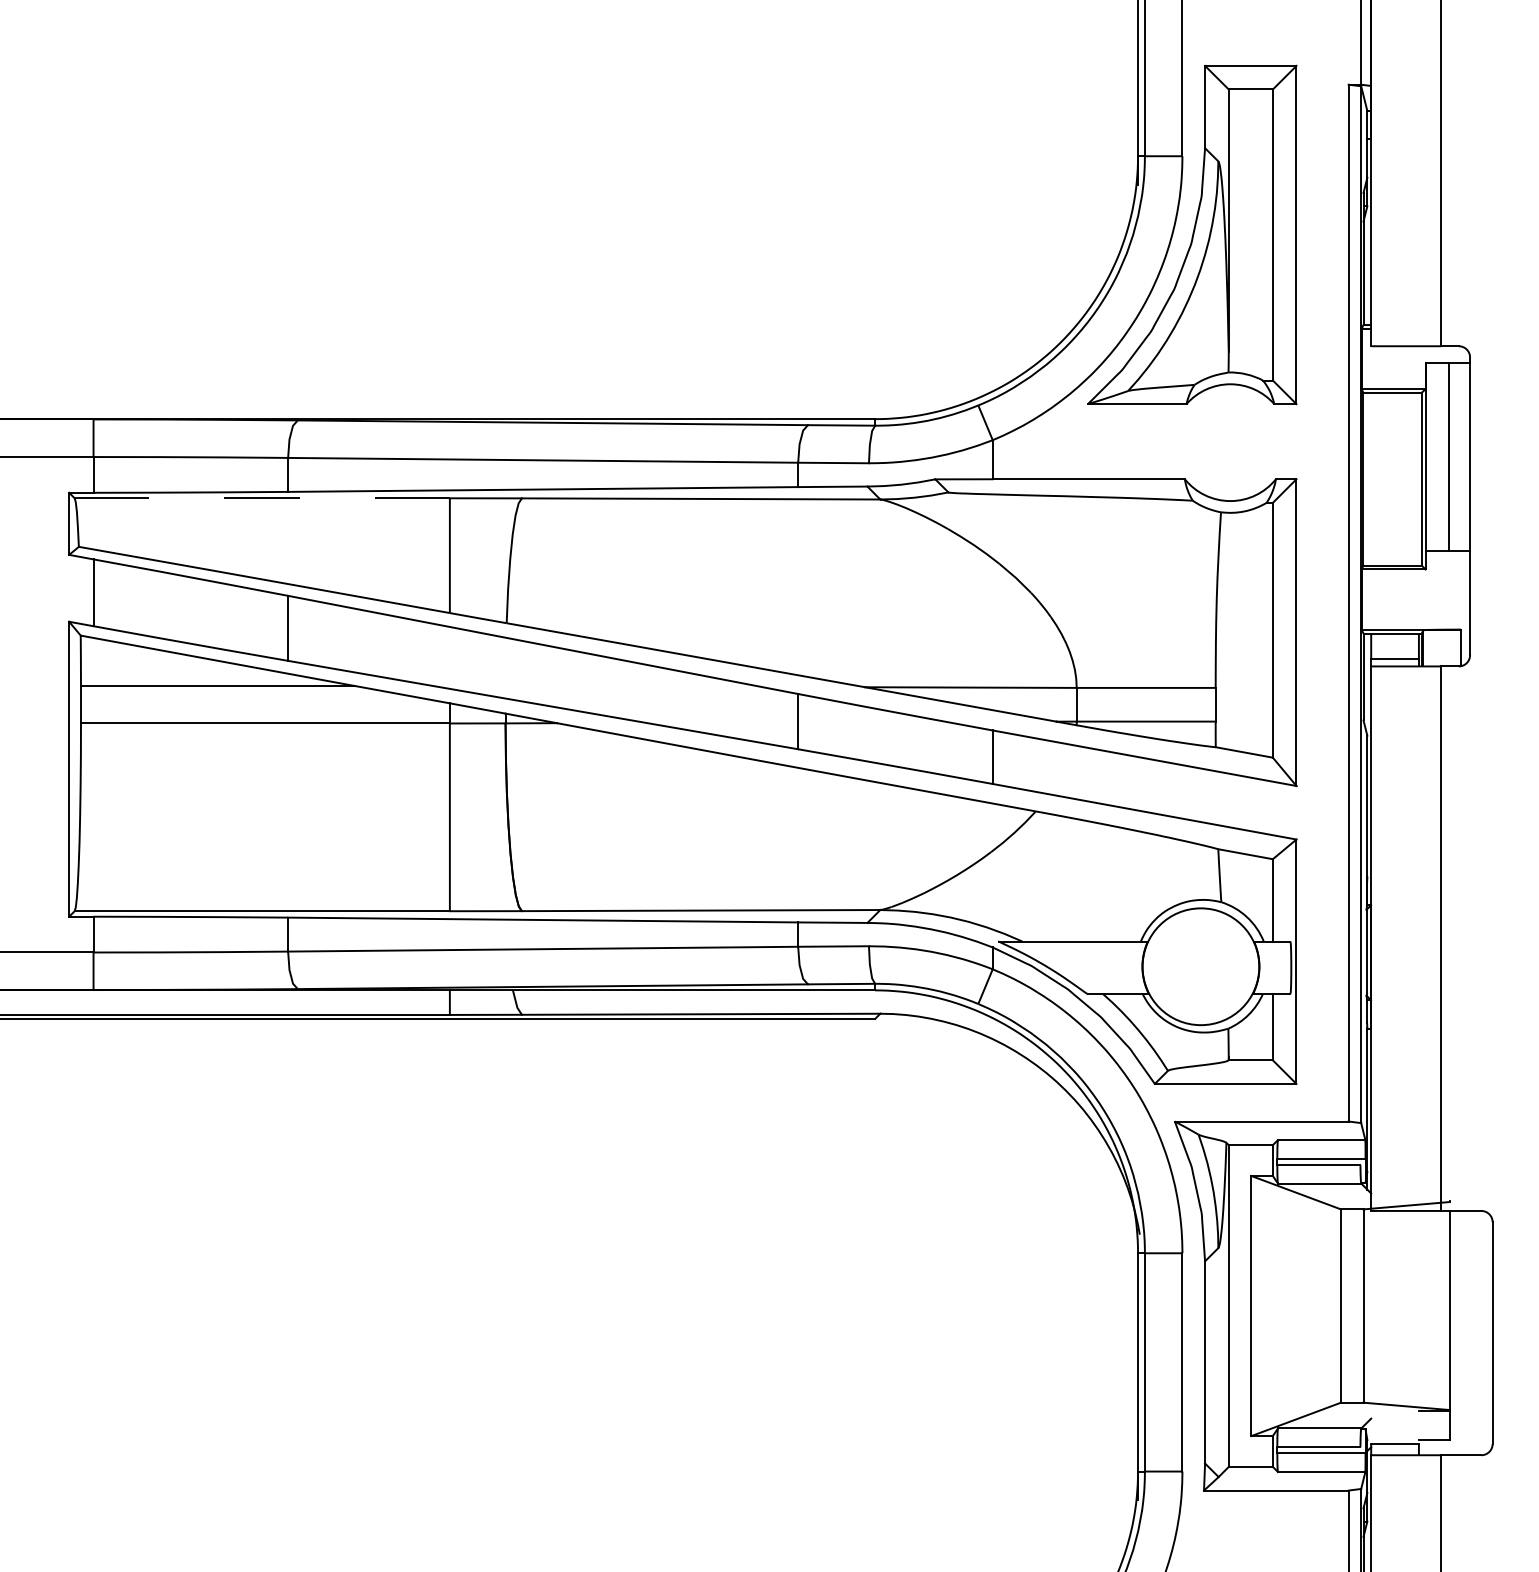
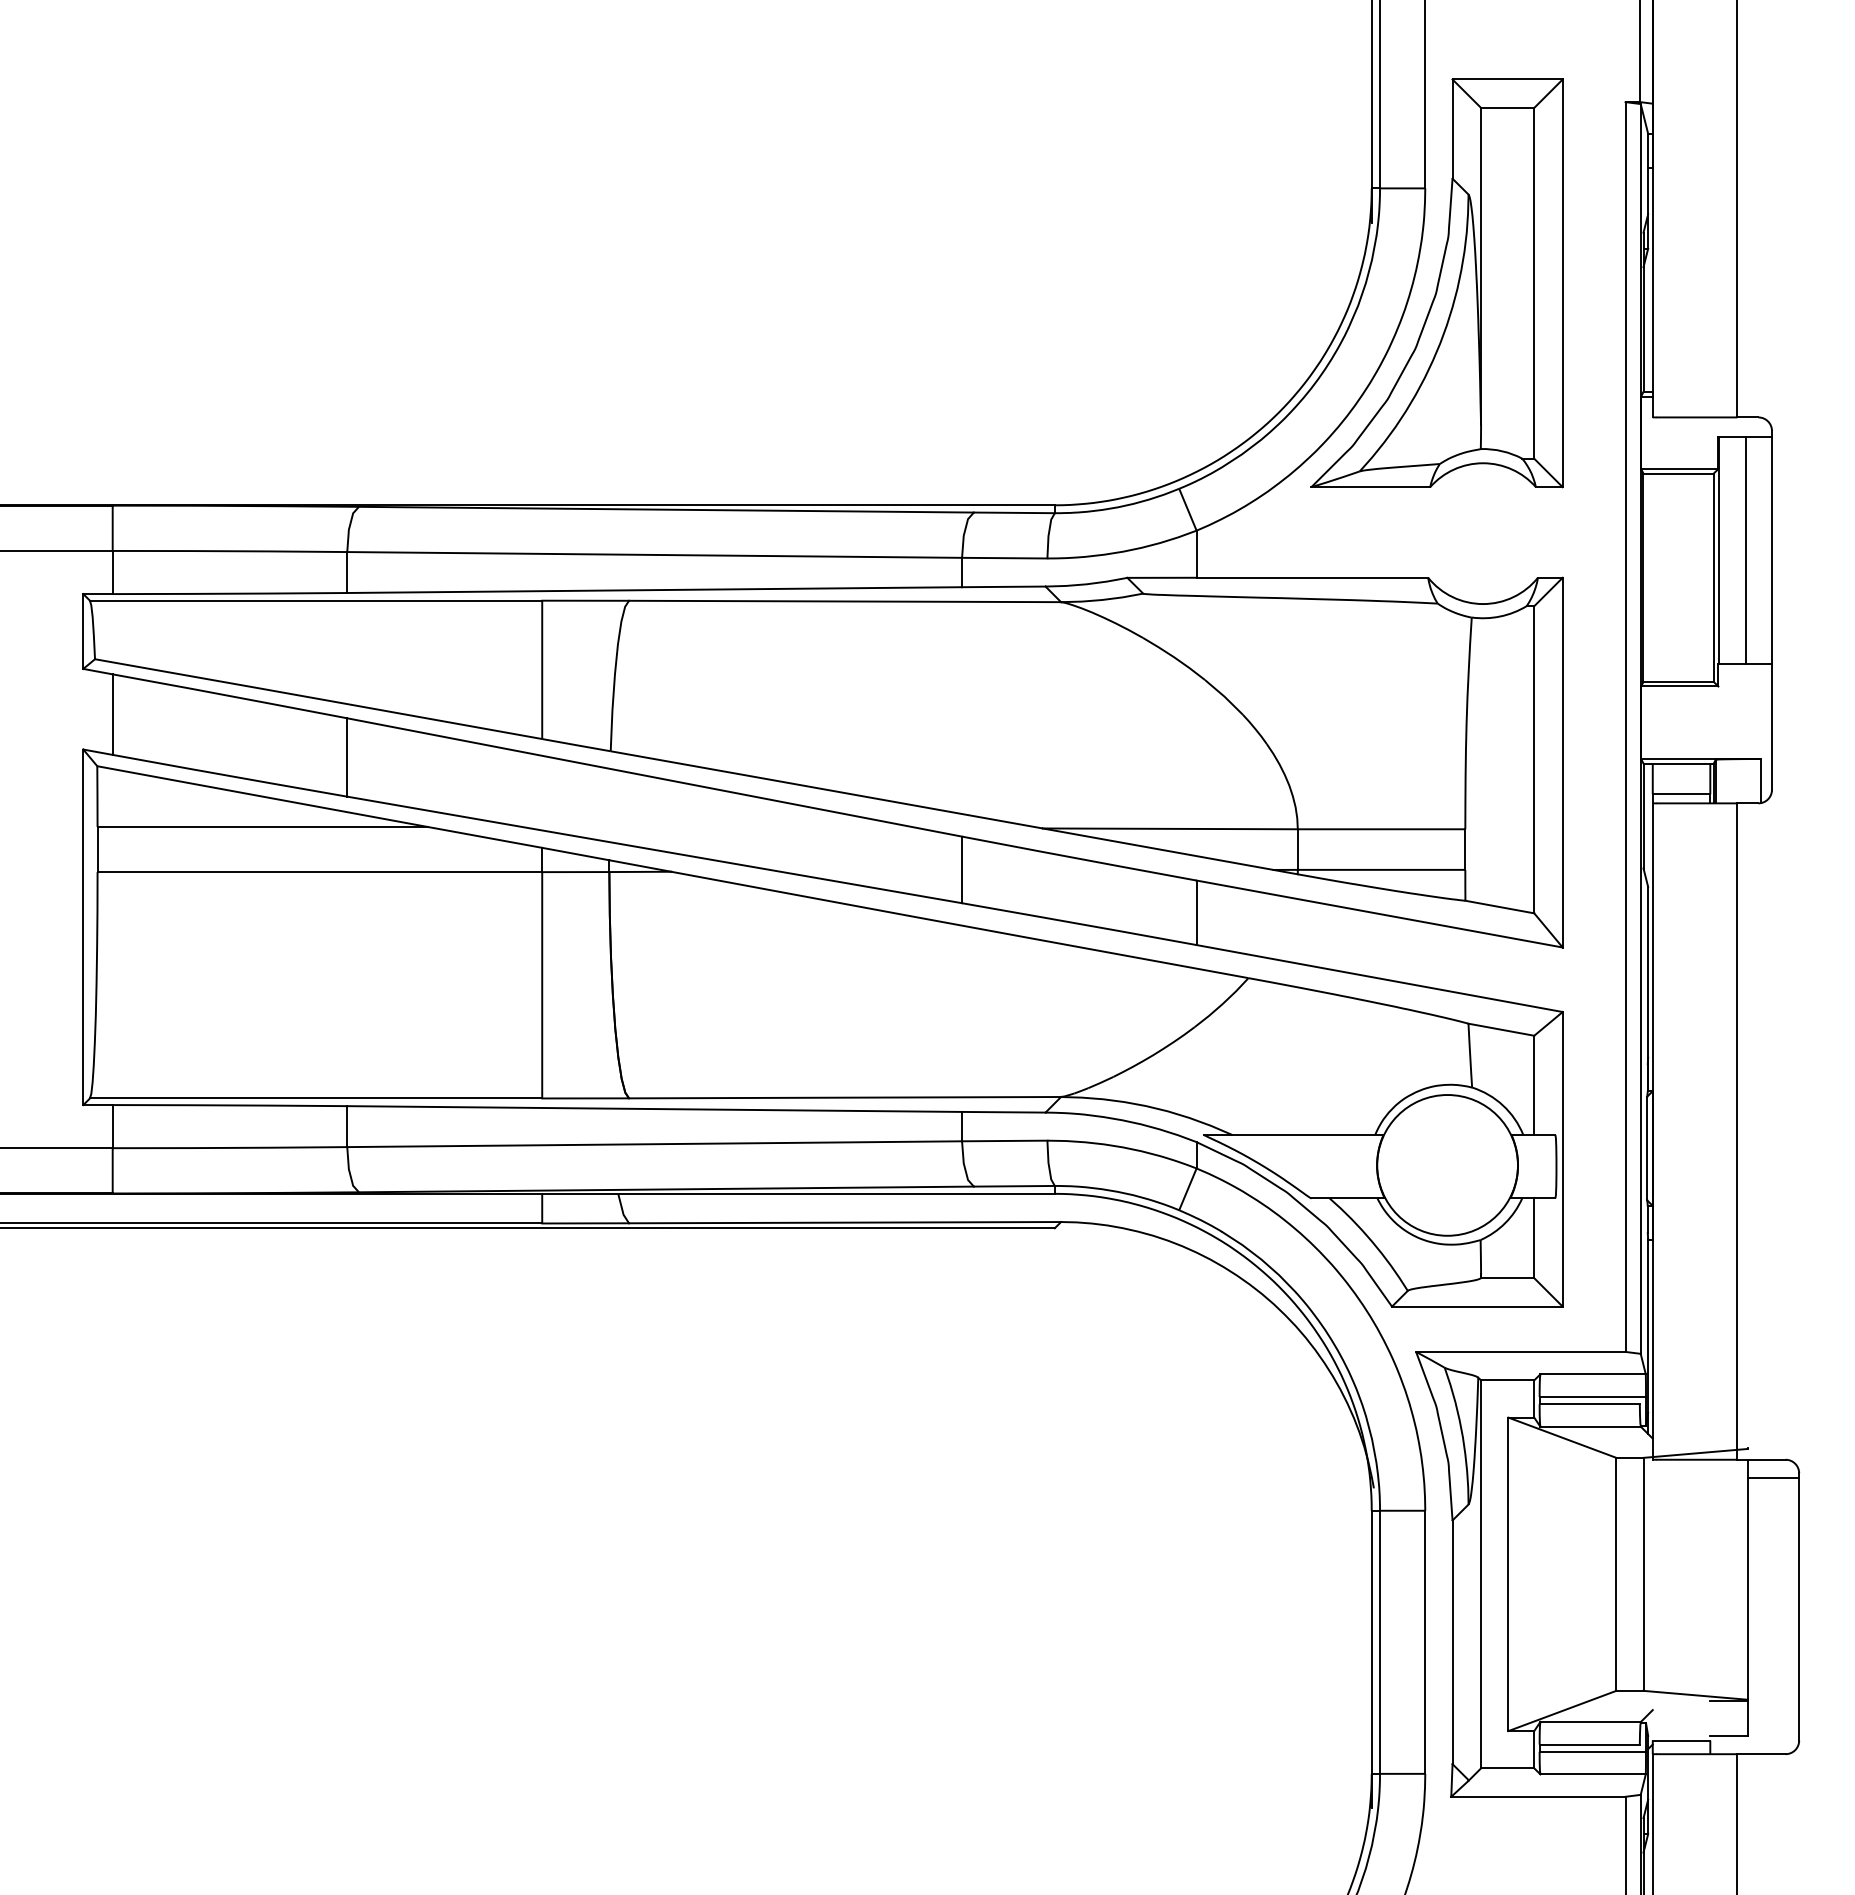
line: (261, 498) -> (315, 600), dashed -> solid
line: (1471, 1225) -> (1773, 1477), added

